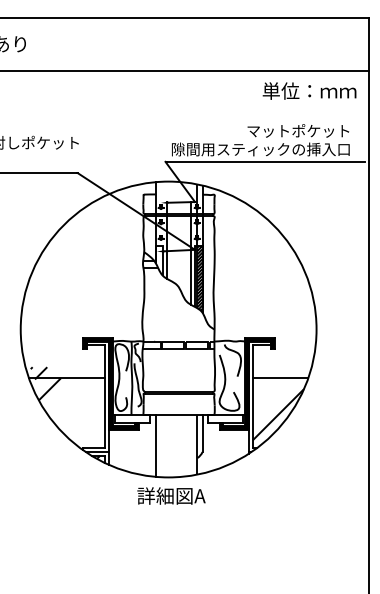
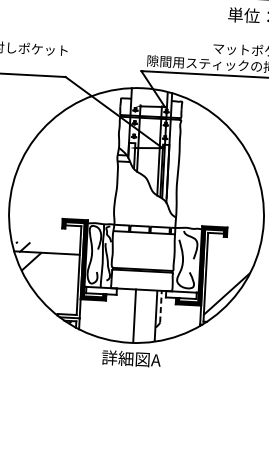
hatch: (199, 278) -> (165, 173), removed
line: (280, 378) -> (230, 262), removed
line: (202, 433) -> (160, 306), solid -> dashed
line: (155, 445) -> (134, 315), moved

